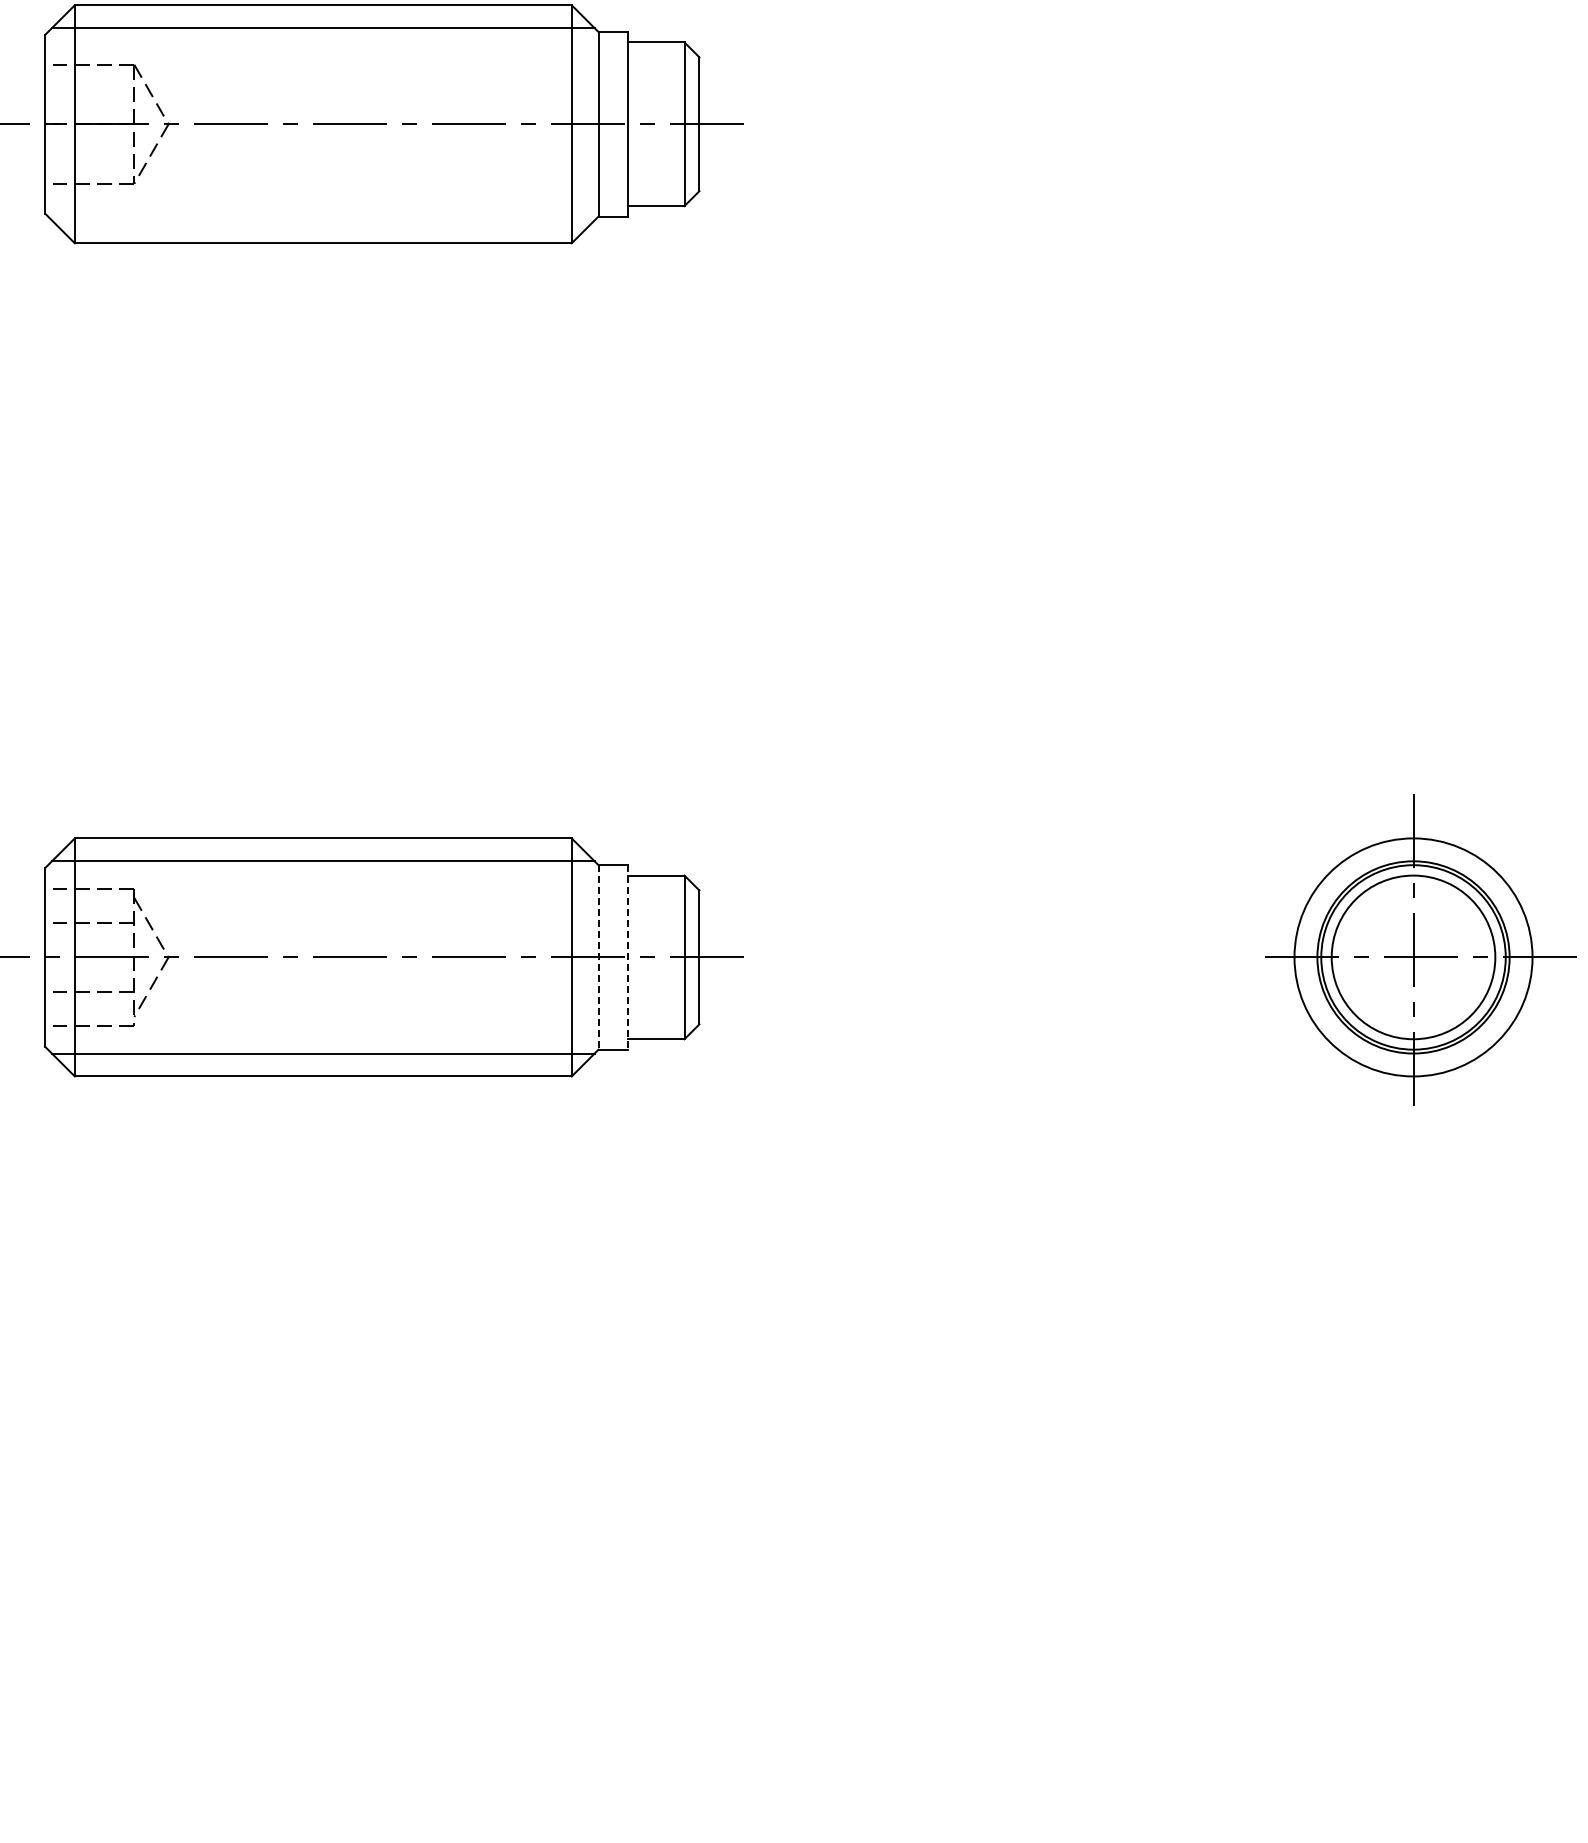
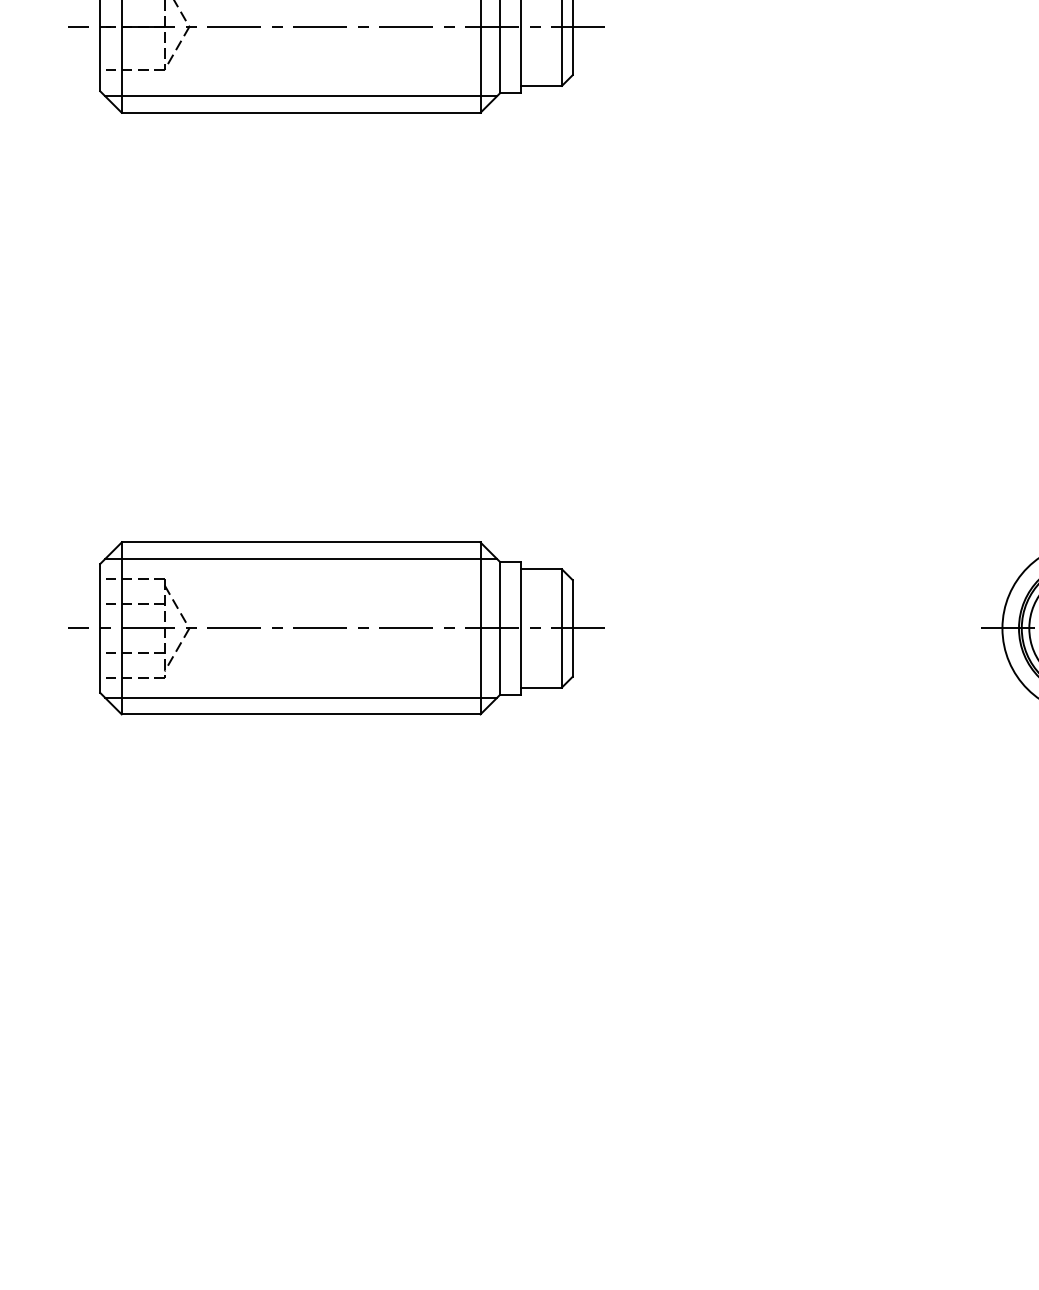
line: (322, 220) -> (300, 96), added
line: (598, 957) -> (499, 628), dashed -> solid
line: (628, 957) -> (521, 628), dashed -> solid

